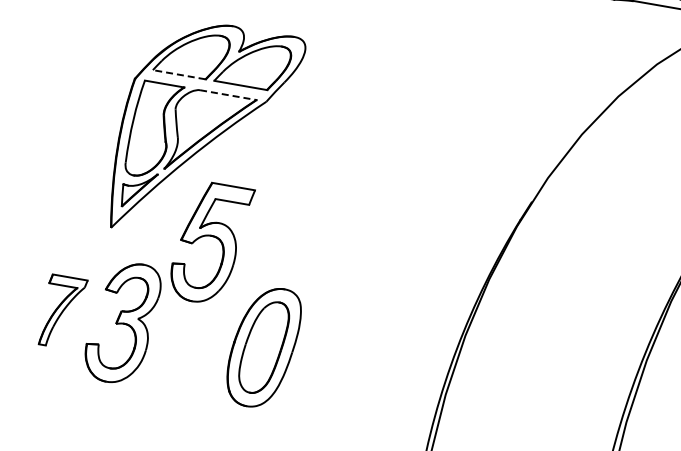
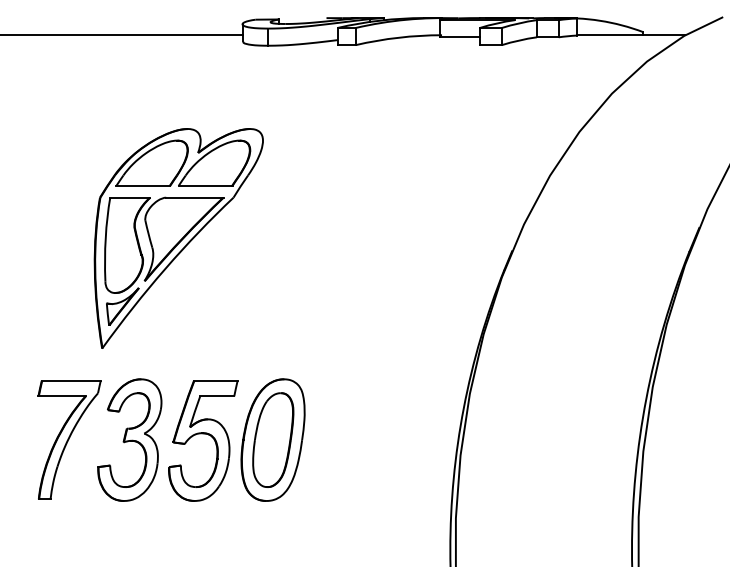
line: (178, 75) -> (142, 186), dashed -> solid
line: (227, 94) -> (194, 197), dashed -> solid
part: (211, 243) -> (203, 440), moved
part: (63, 311) -> (69, 439), size x1.67

